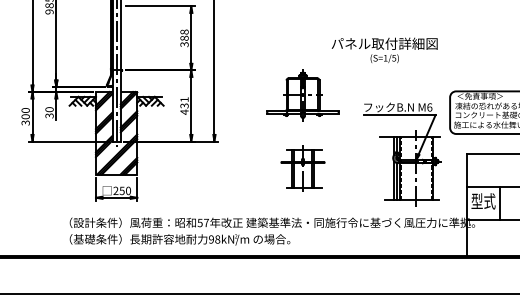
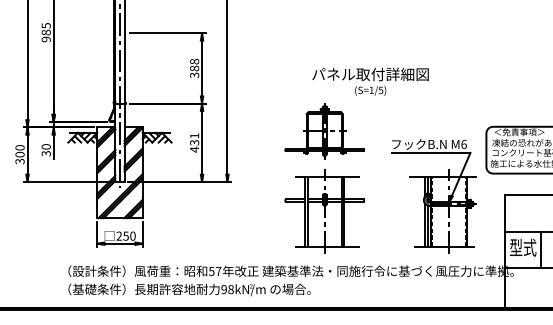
text: (384, 50) -> (370, 81), moved
part: (302, 168) -> (324, 211), size x1.67

